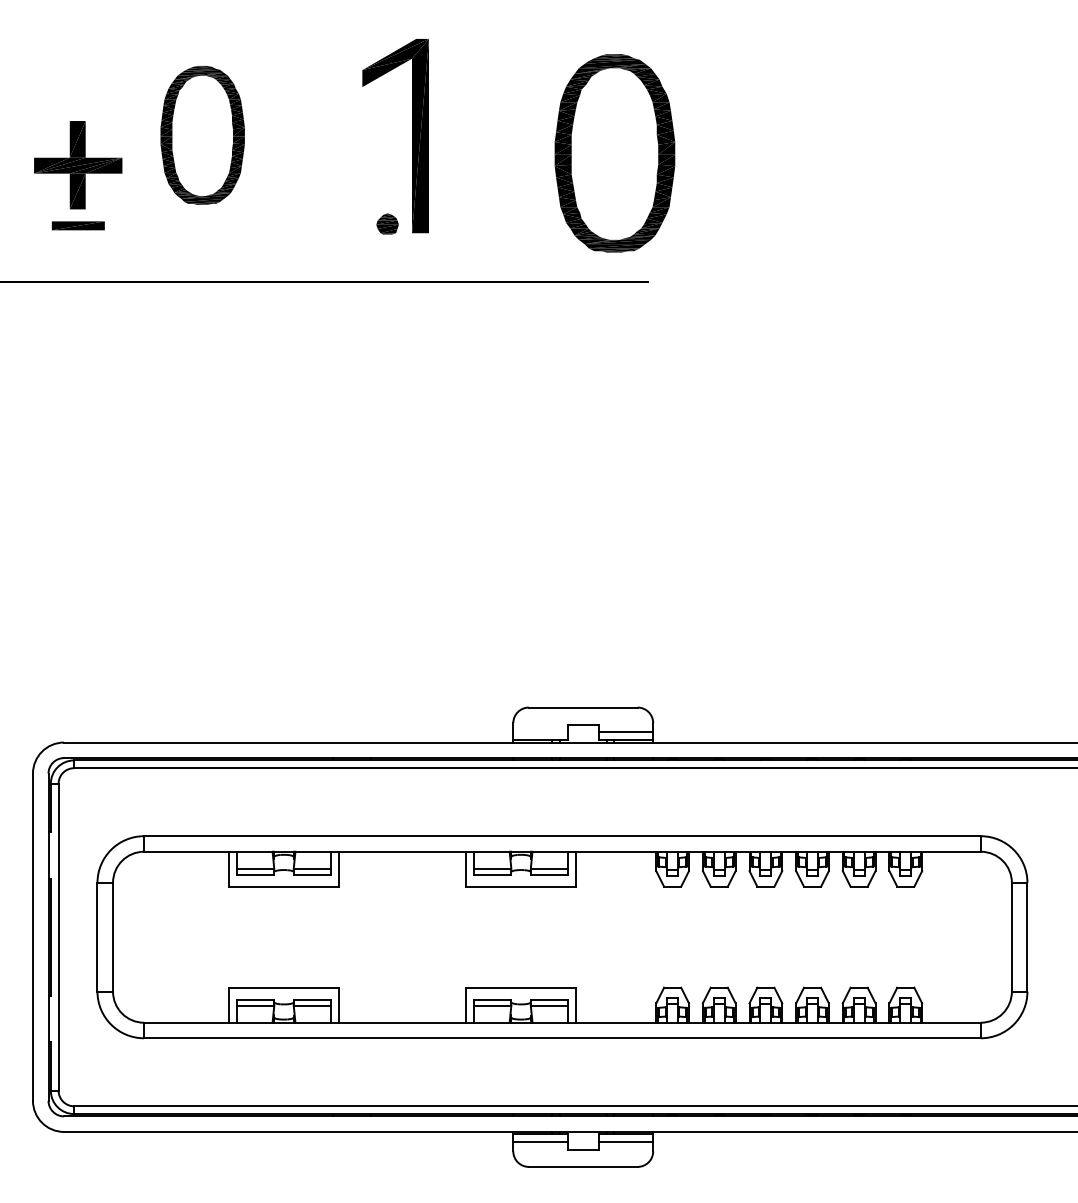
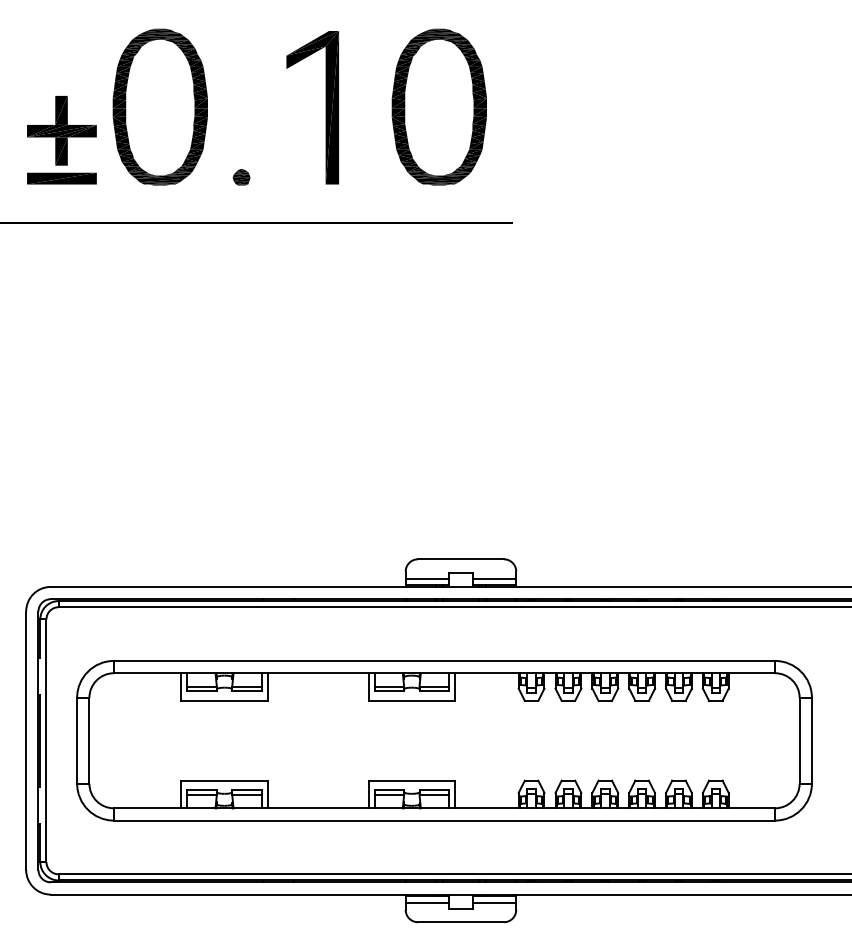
part: (202, 135) -> (160, 107), size x1.43
part: (614, 153) -> (439, 107), moved
part: (387, 223) -> (241, 176), moved
part: (78, 225) -> (62, 178), size x1.67
line: (540, 732) -> (427, 579), added

